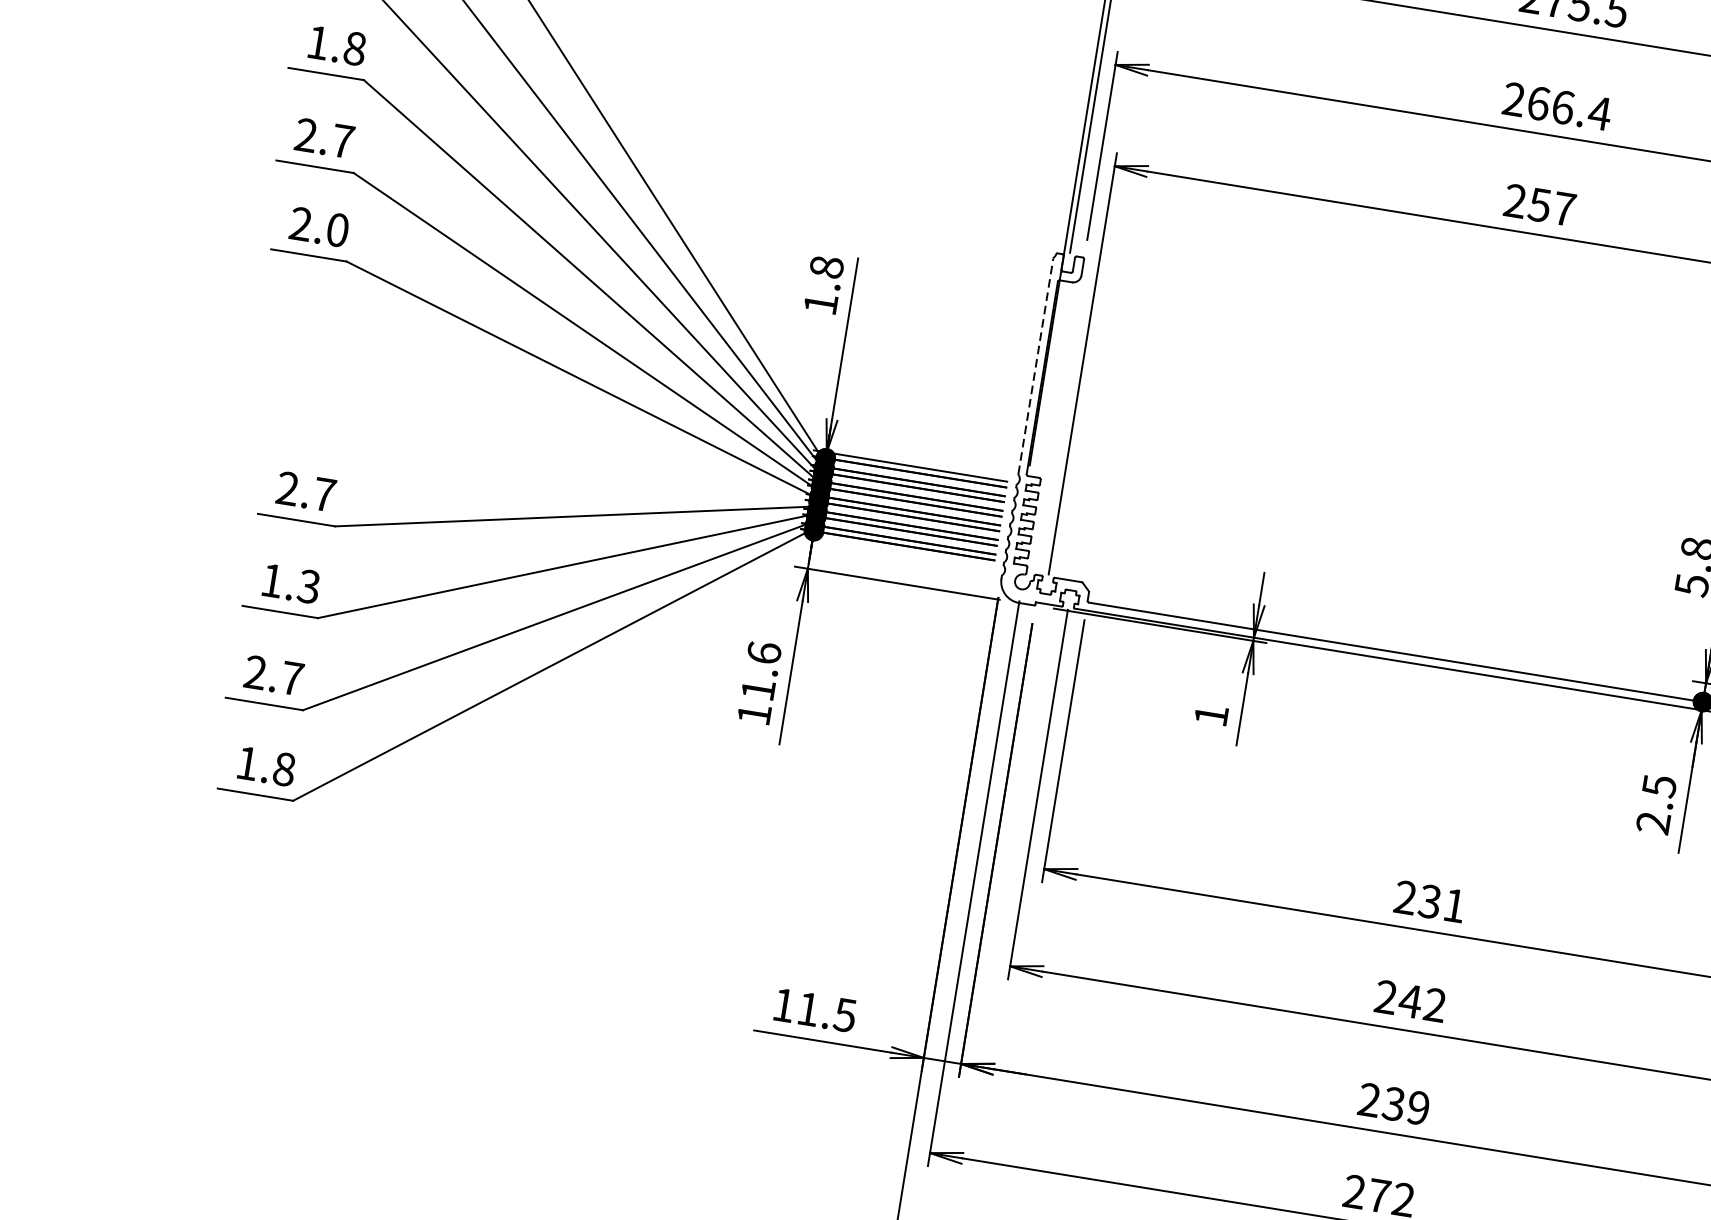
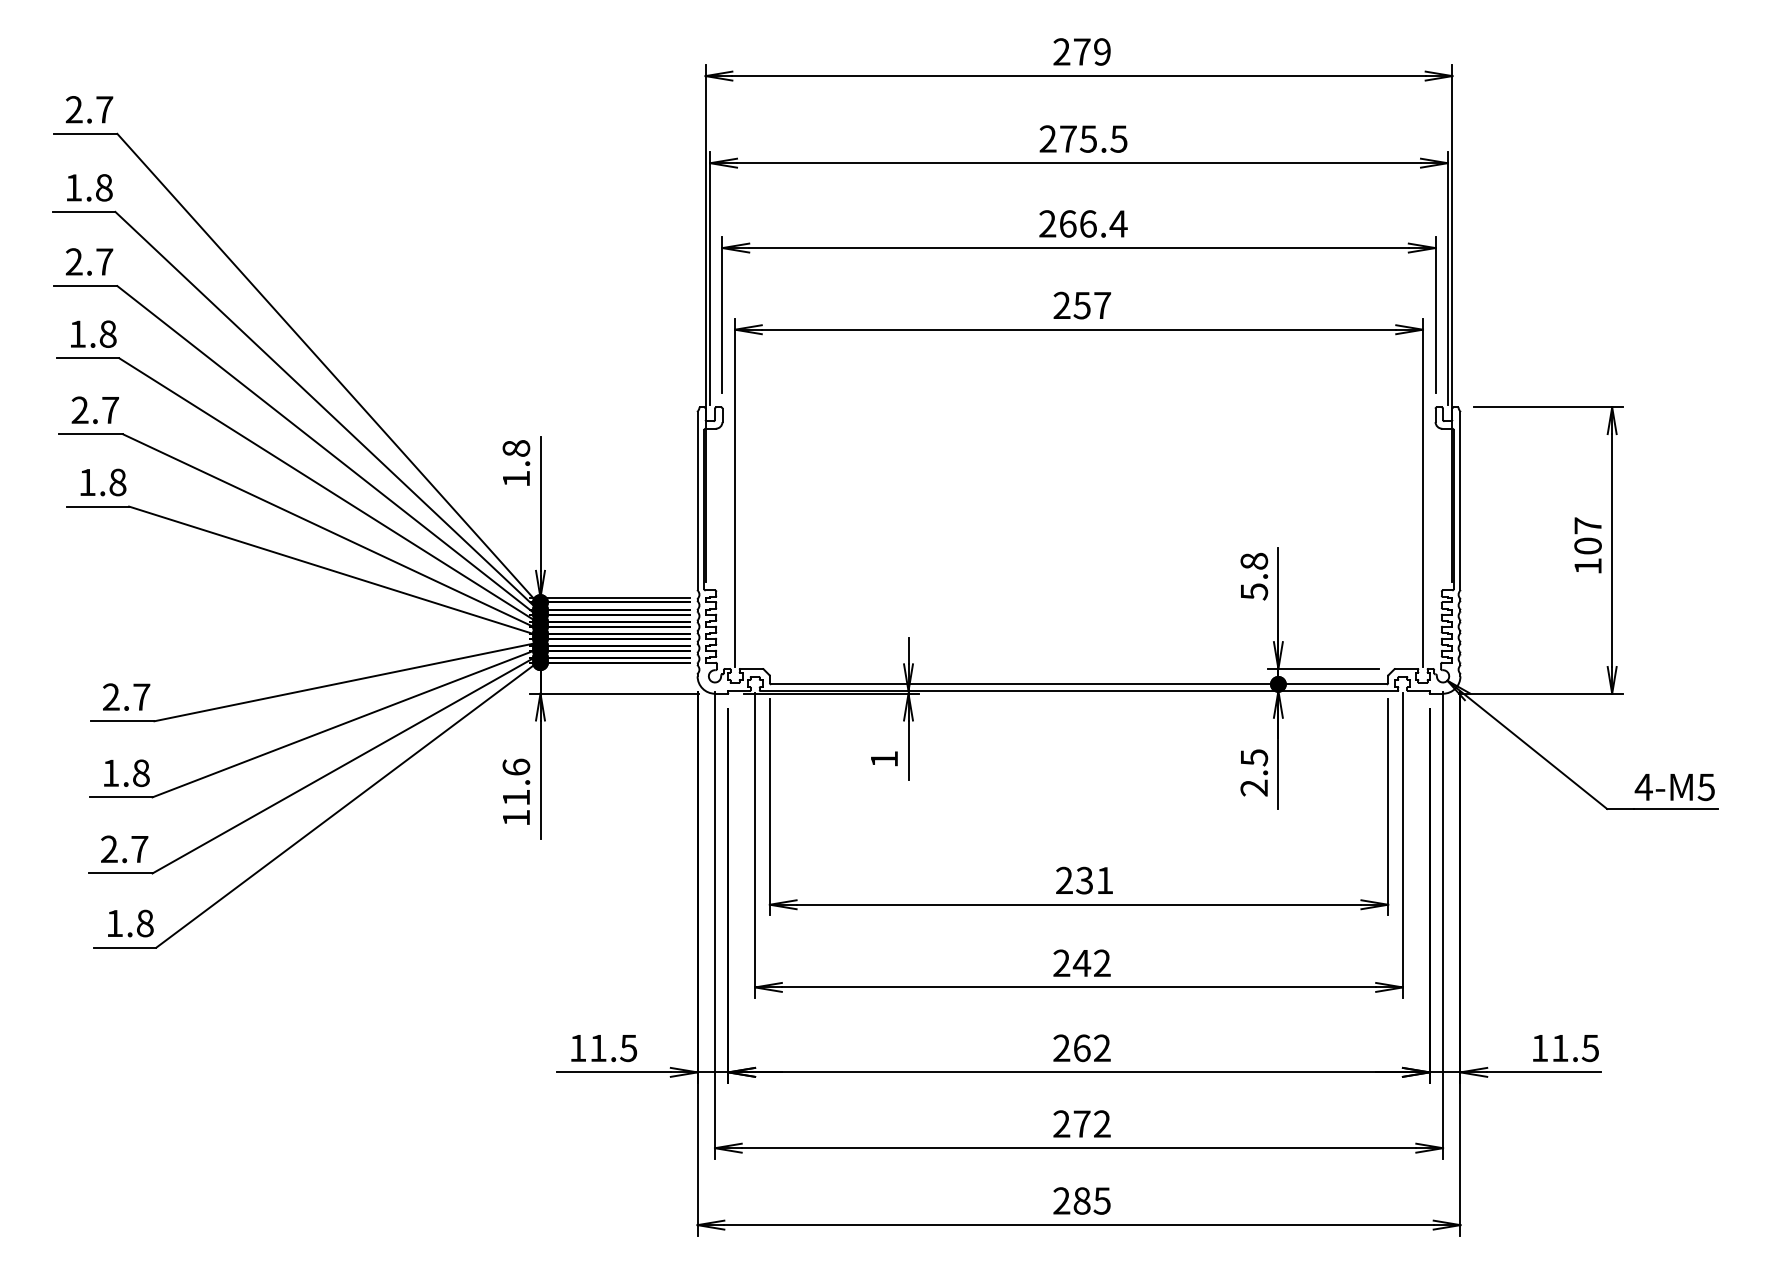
text: (319, 225) -> (102, 481), 2.0 -> 1.8
line: (1035, 365) -> (697, 500), dashed -> solid
text: (308, 585) -> (140, 772), 1.3 -> 1.8
text: (1405, 1106) -> (1091, 1048), 239 -> 262

